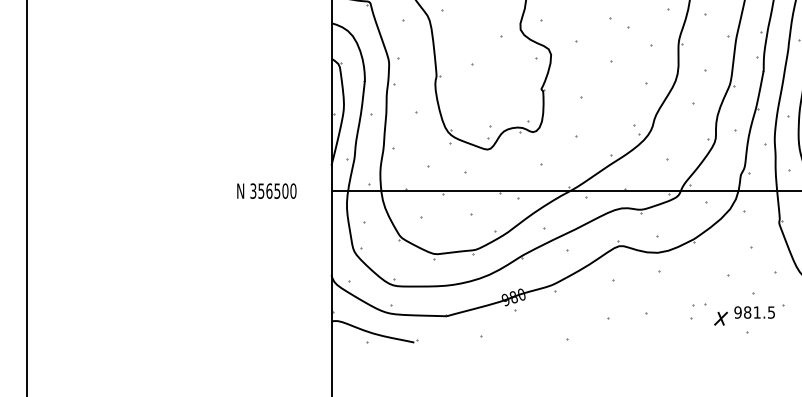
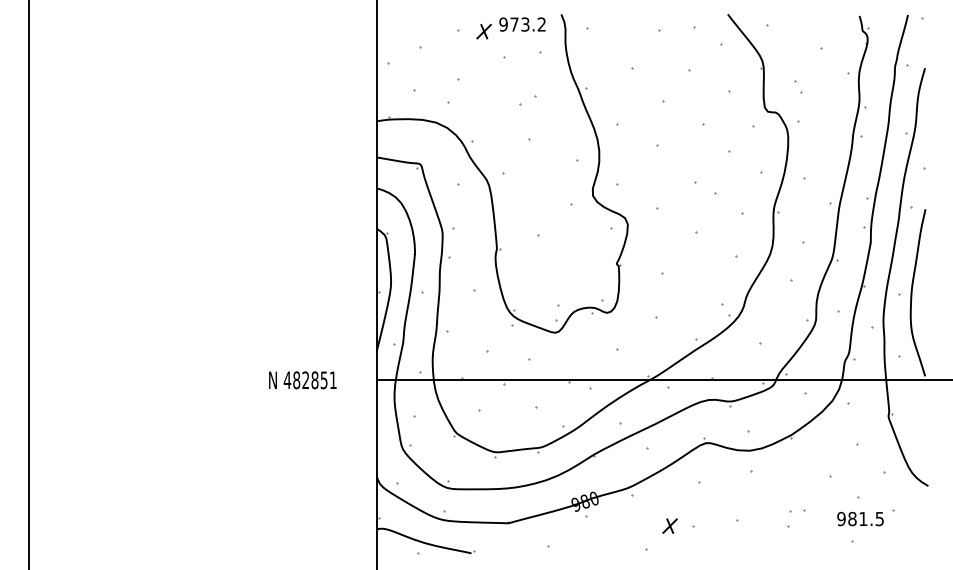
text: (272, 191) -> (309, 380), 356500 -> 482851
part: (720, 318) -> (669, 525), moved

